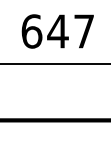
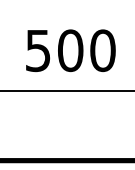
text: (57, 31) -> (69, 50), 647 -> 500

